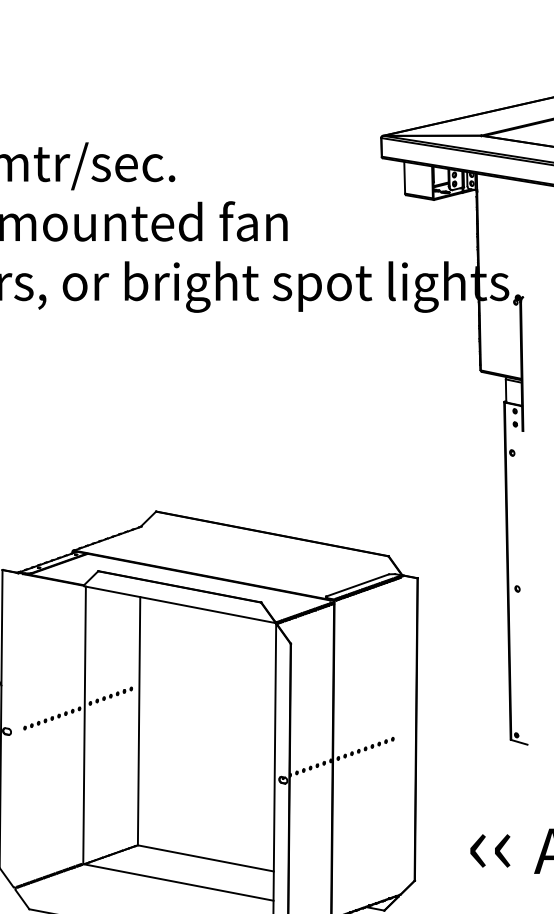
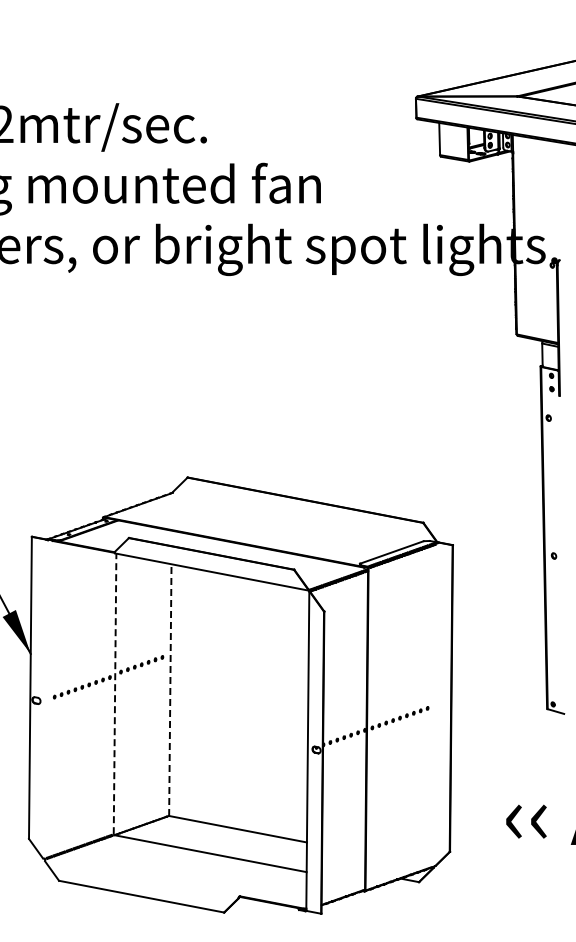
line: (139, 721) -> (170, 690), solid -> dashed
line: (85, 724) -> (115, 693), solid -> dashed

